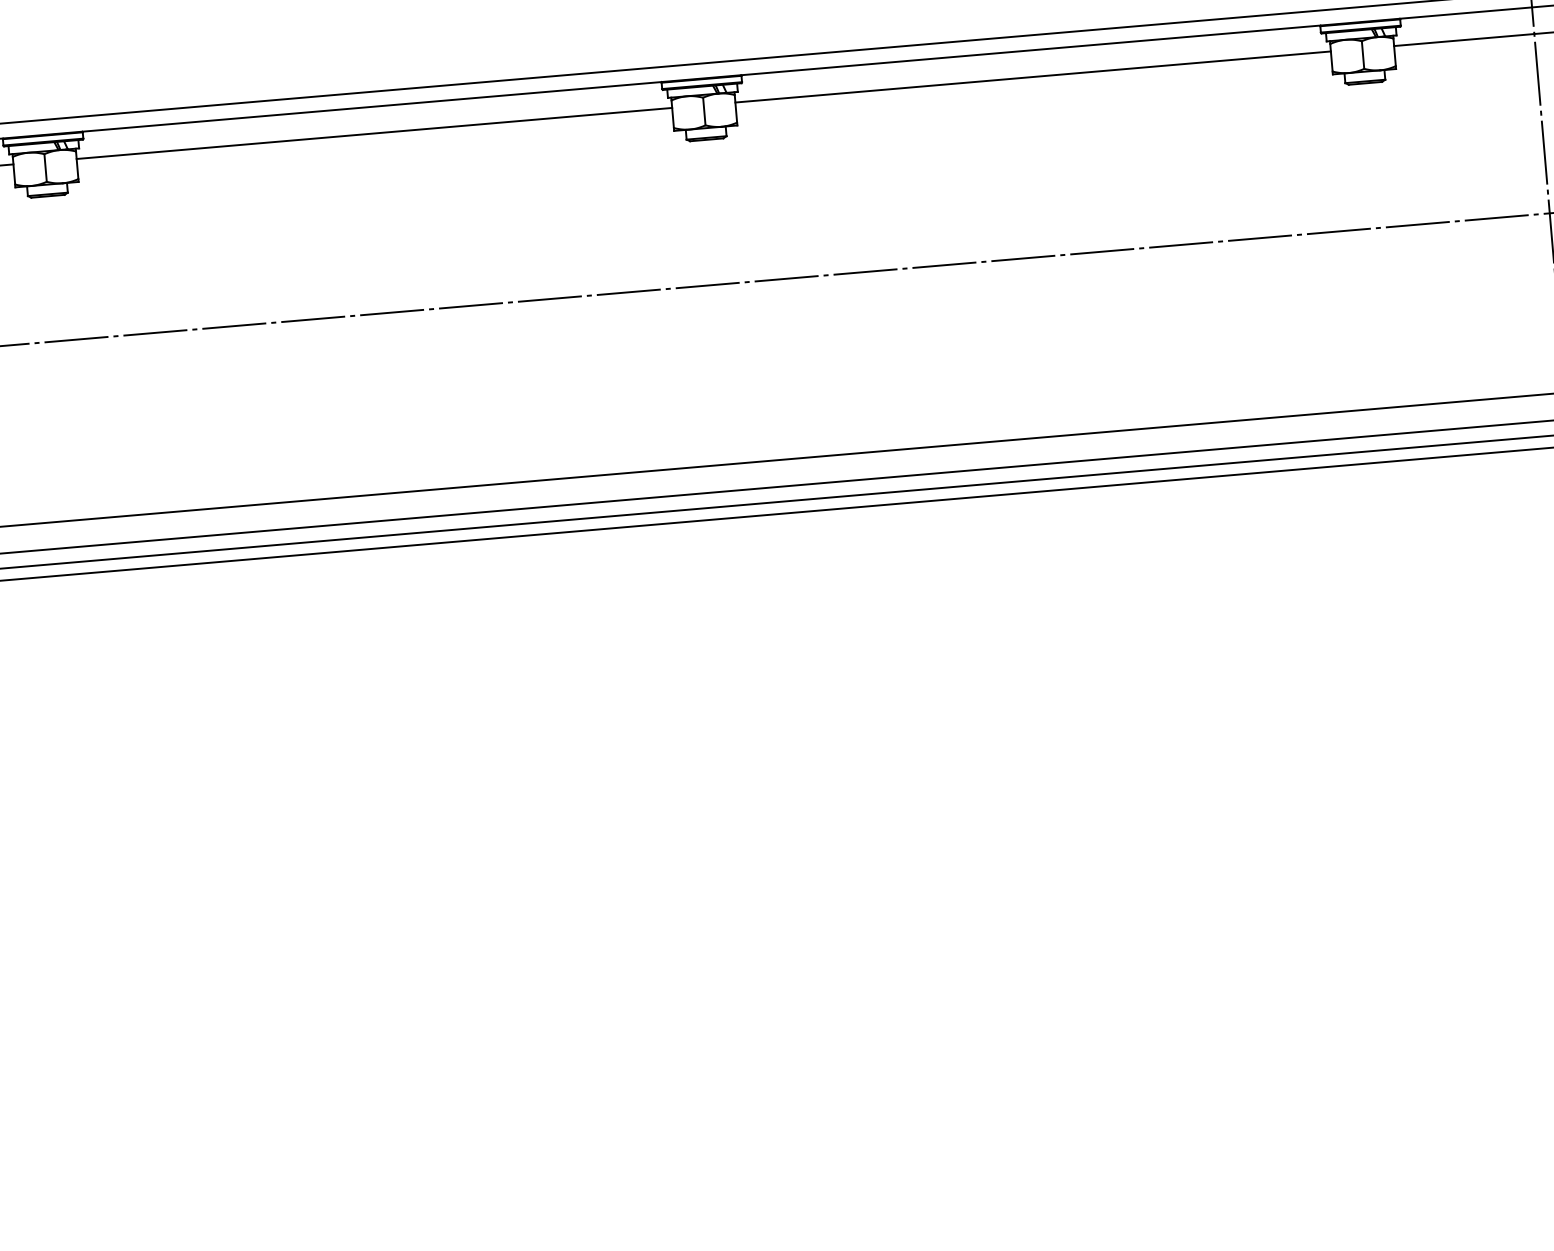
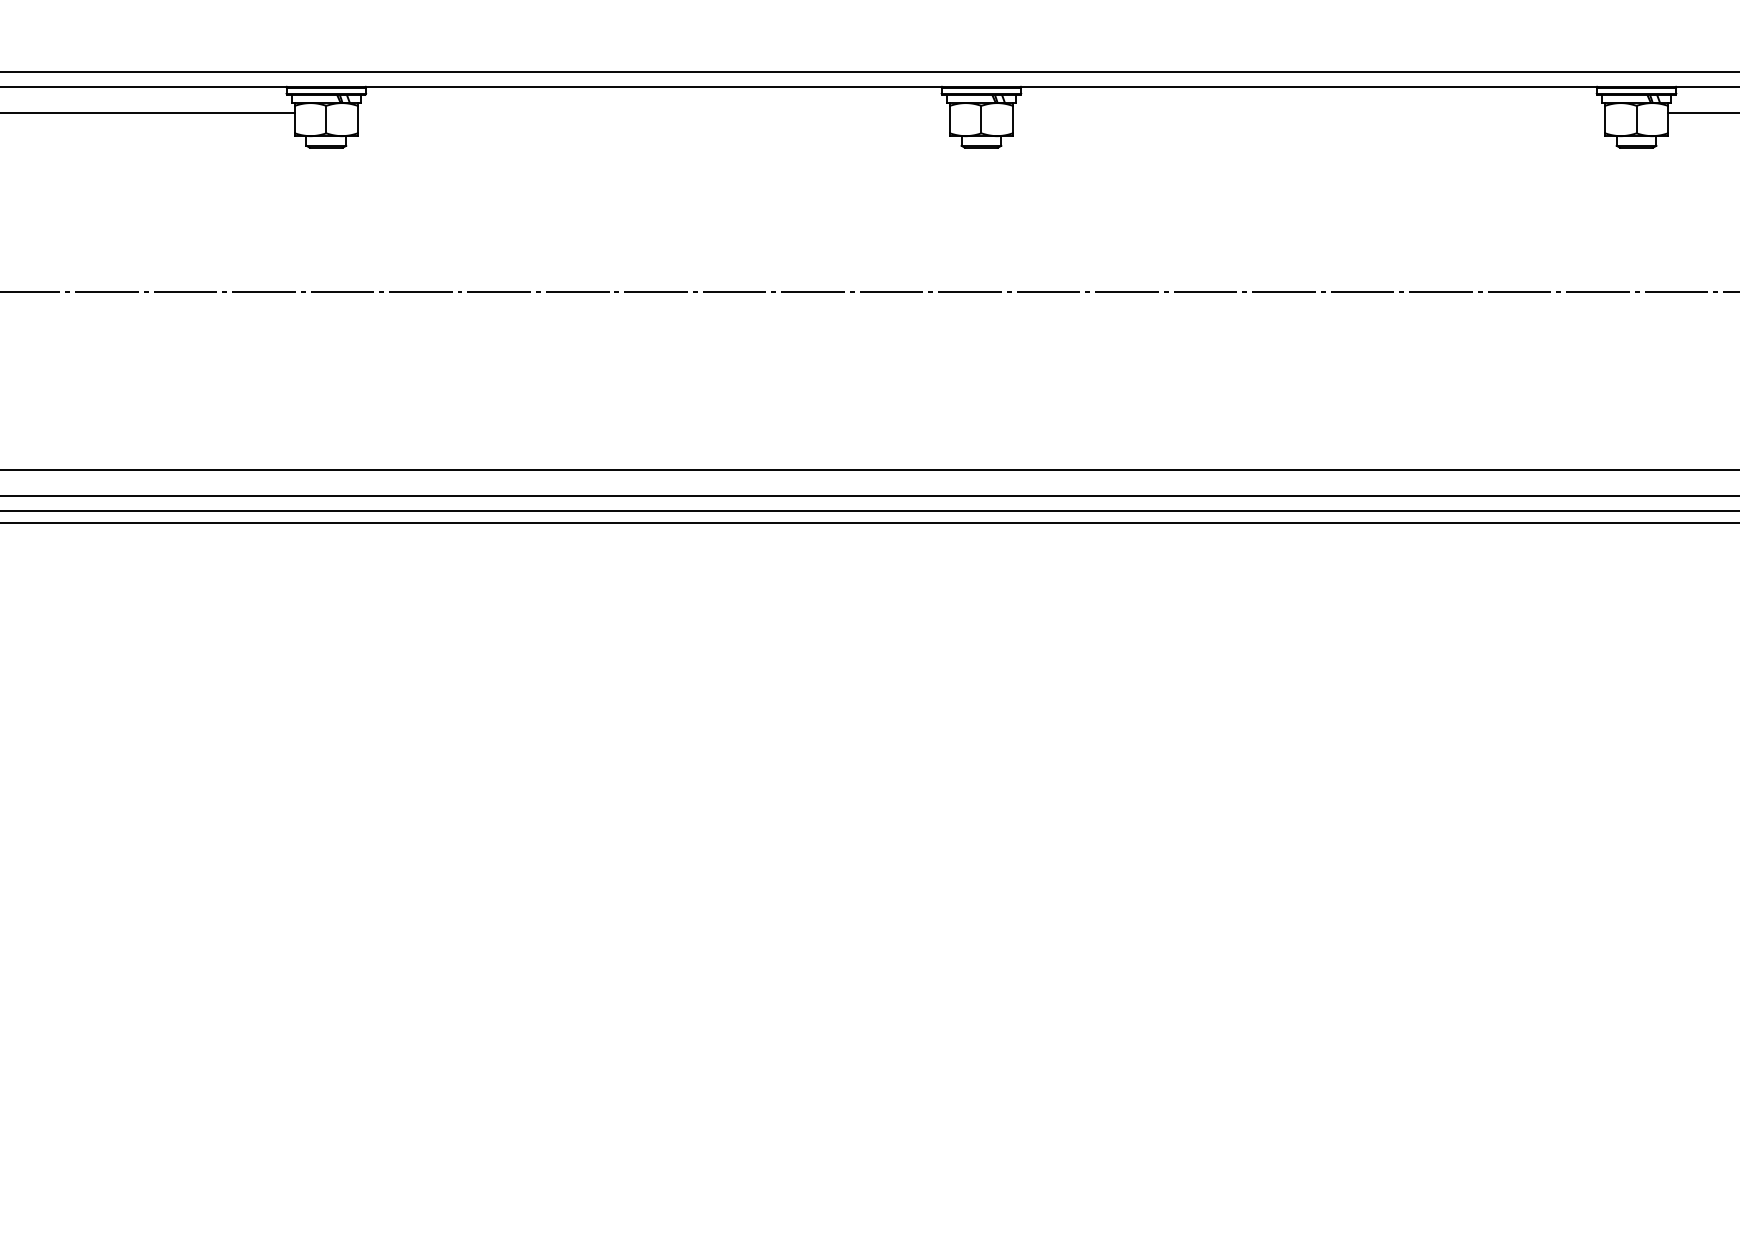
line: (1032, 77) -> (1308, 113), removed
line: (374, 133) -> (653, 113), removed

